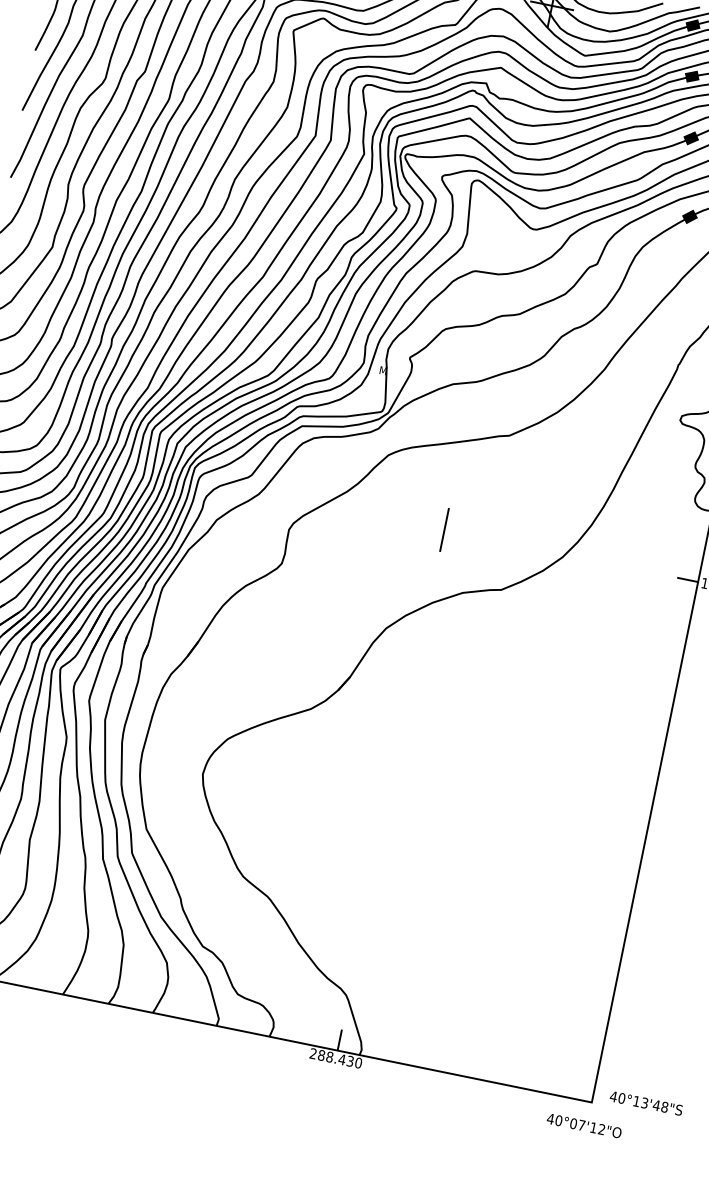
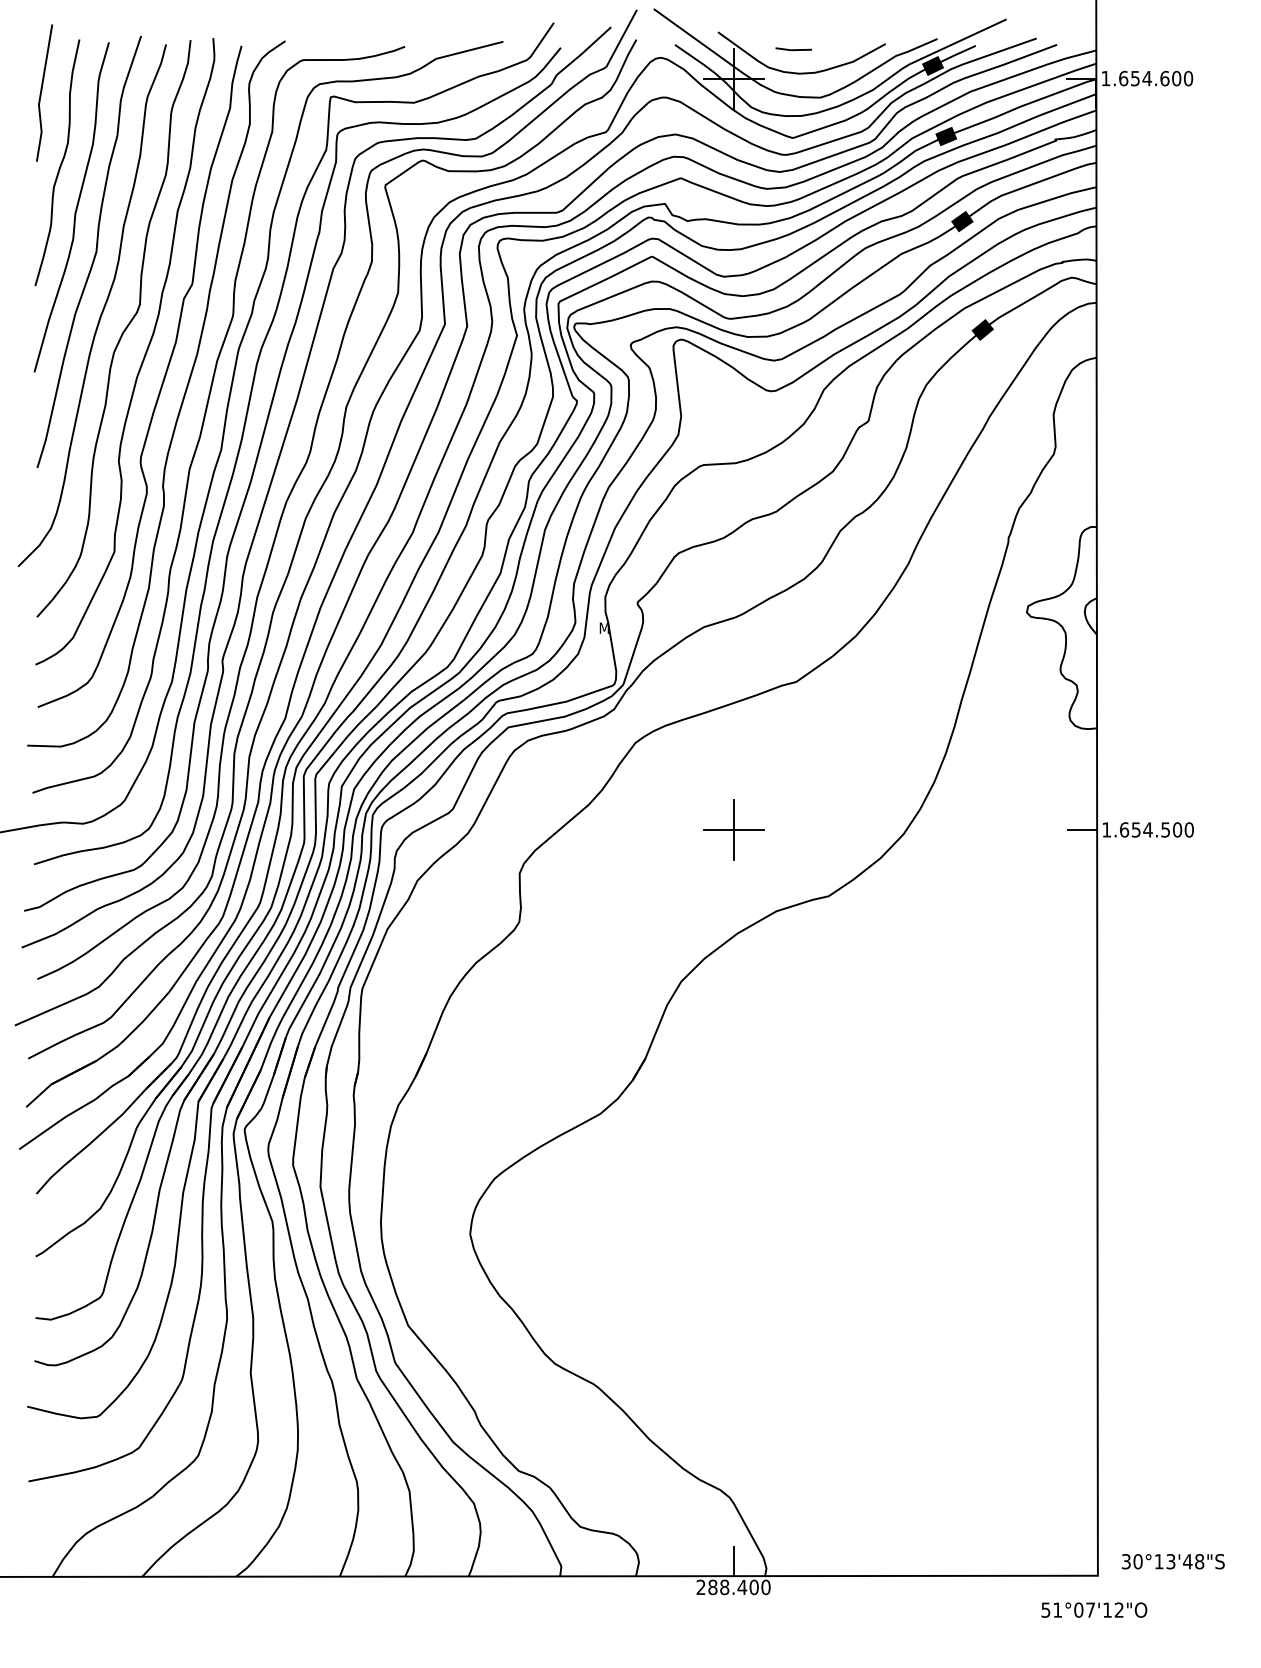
line: (444, 529) -> (733, 829), added
text: (349, 1061) -> (753, 1587), 288.430 -> 288.400
text: (613, 1096) -> (1126, 1561), 40°13'48"S -> 30°13'48"S
text: (554, 1119) -> (1051, 1609), 40°07'12"O -> 51°07'12"O

